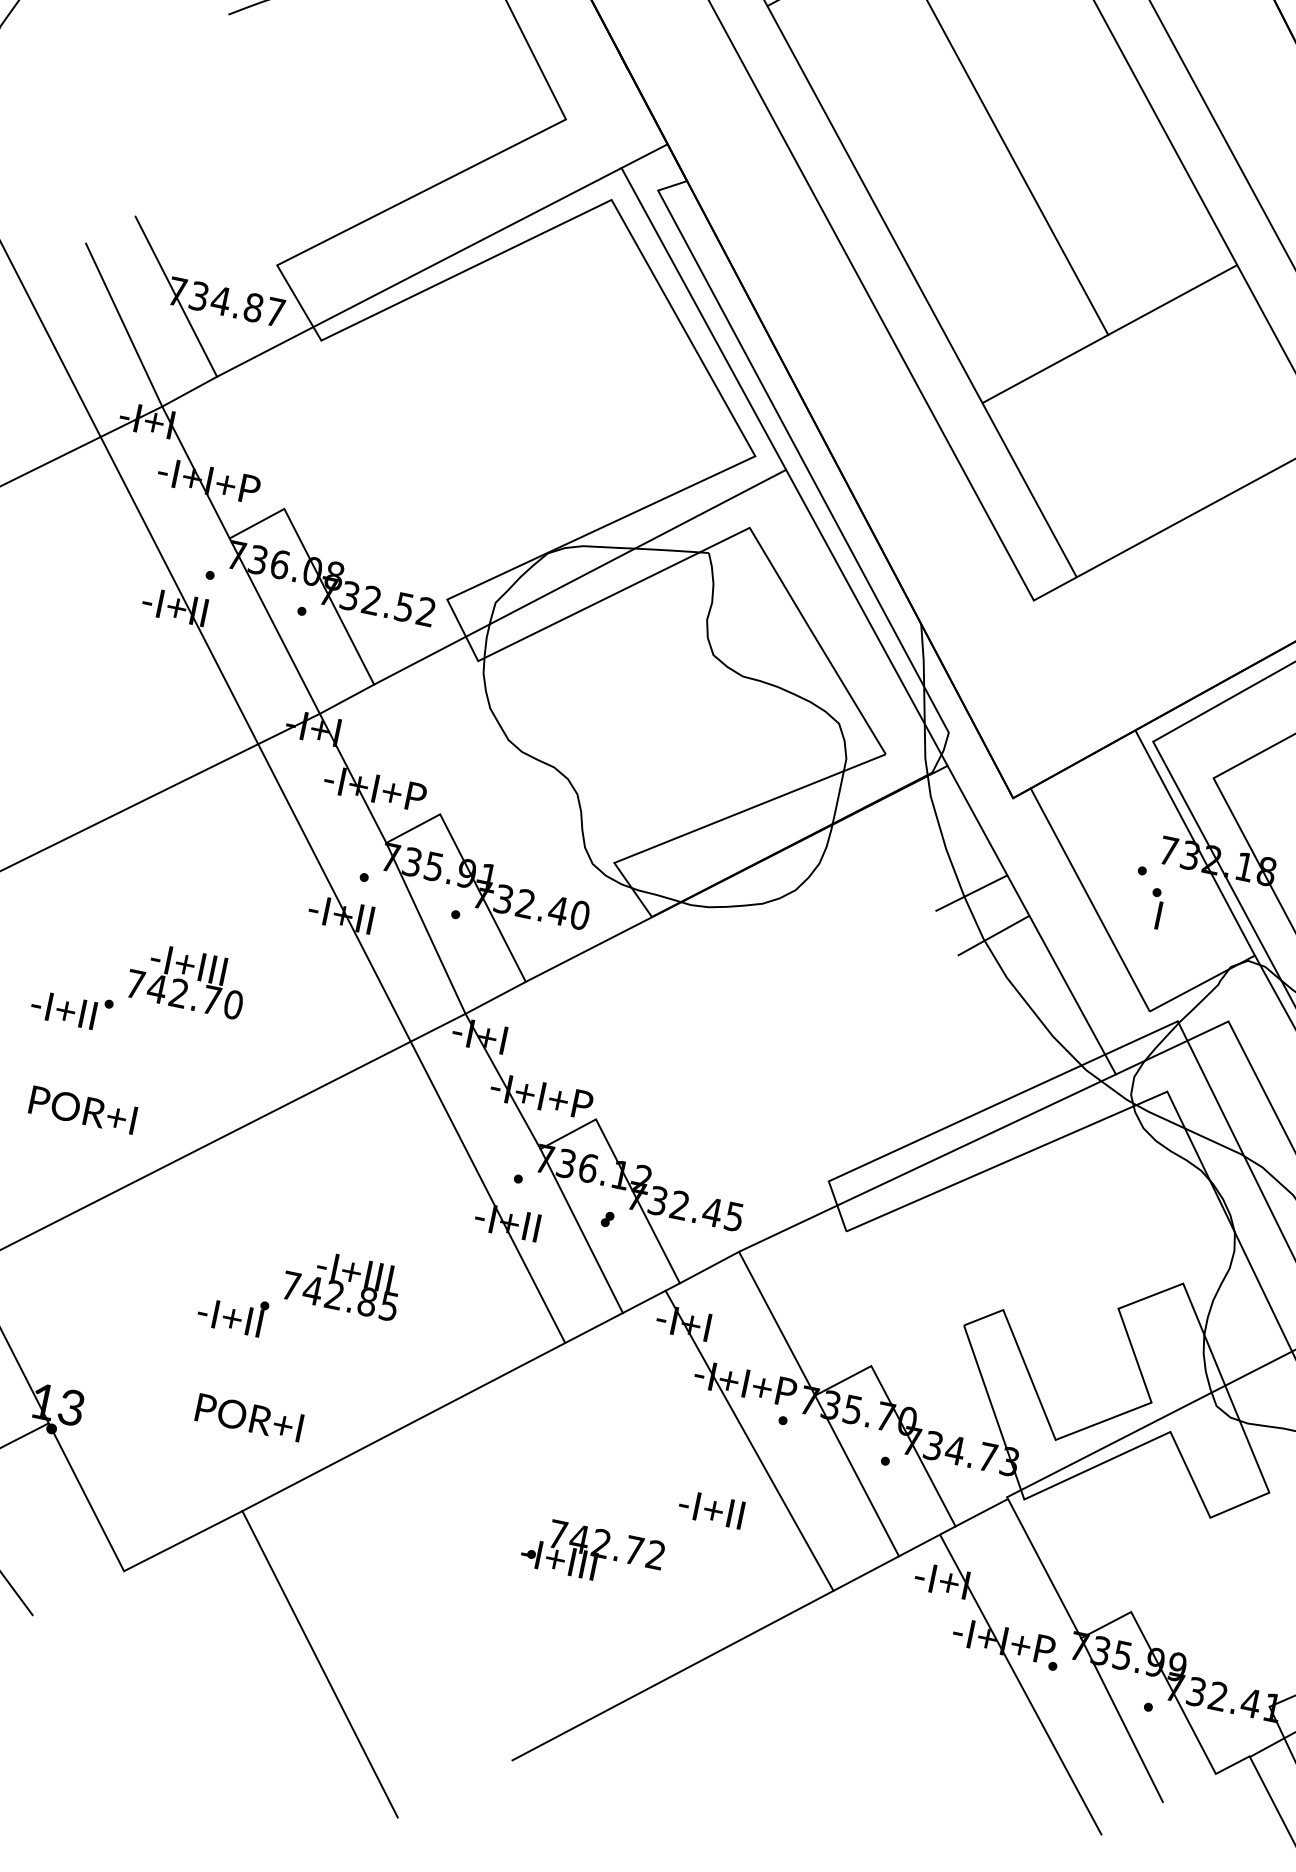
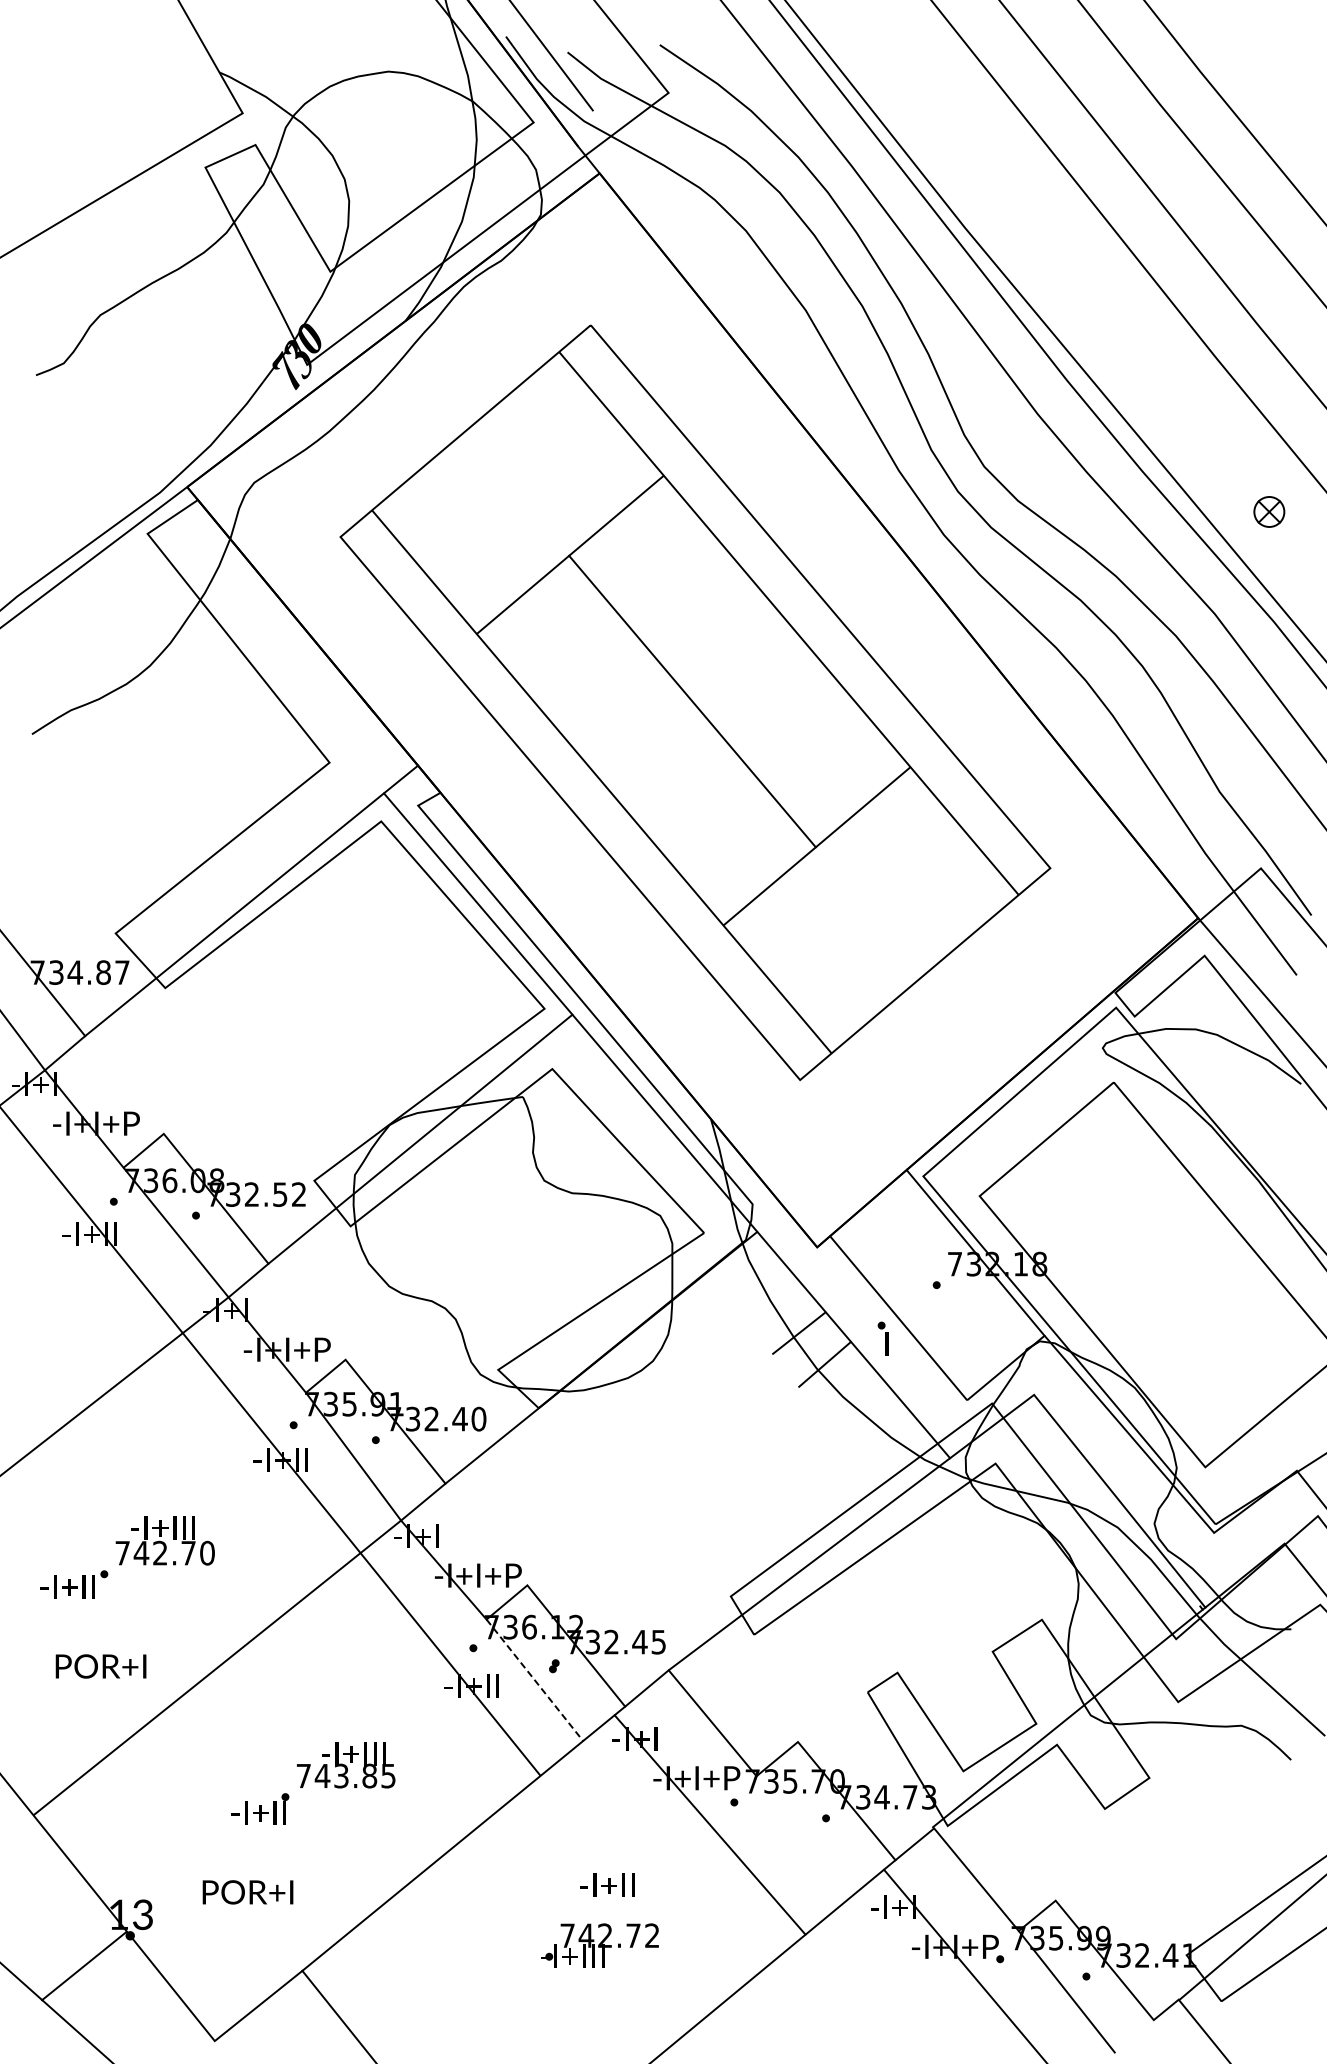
part: (1154, 907) -> (882, 1338), moved
line: (581, 1231) -> (534, 1680), solid -> dashed
text: (334, 1295) -> (341, 1776), 742.85 -> 743.85
text: (248, 1417) -> (247, 1892), moved
line: (856, 1475) -> (804, 1835), removed
text: (711, 1508) -> (607, 1884), moved

